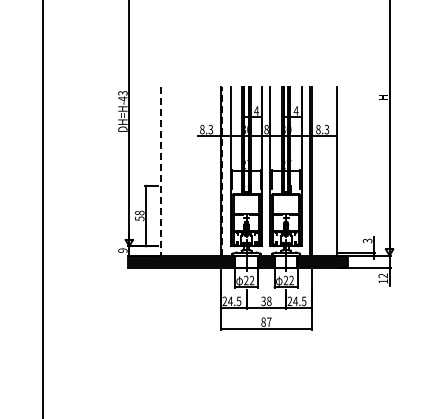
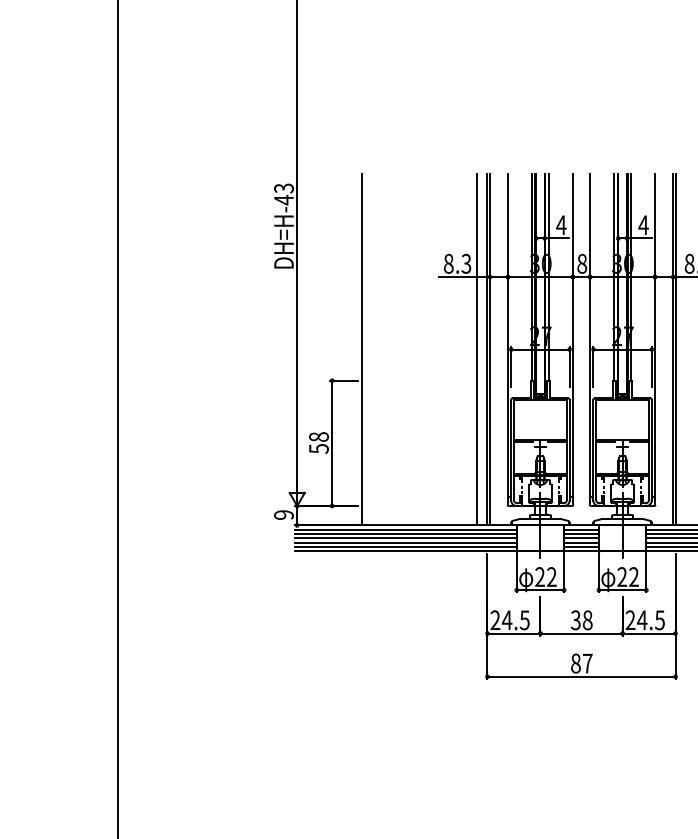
line: (215, 170) -> (476, 348), added
line: (160, 171) -> (361, 350), dashed -> solid
line: (222, 171) -> (490, 350), dashed -> solid

